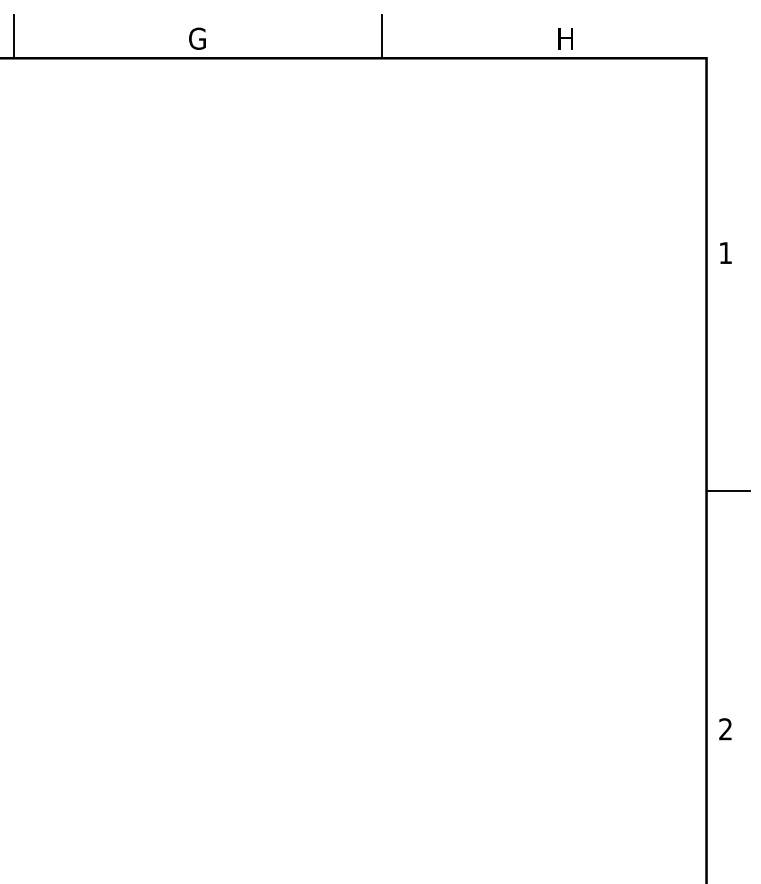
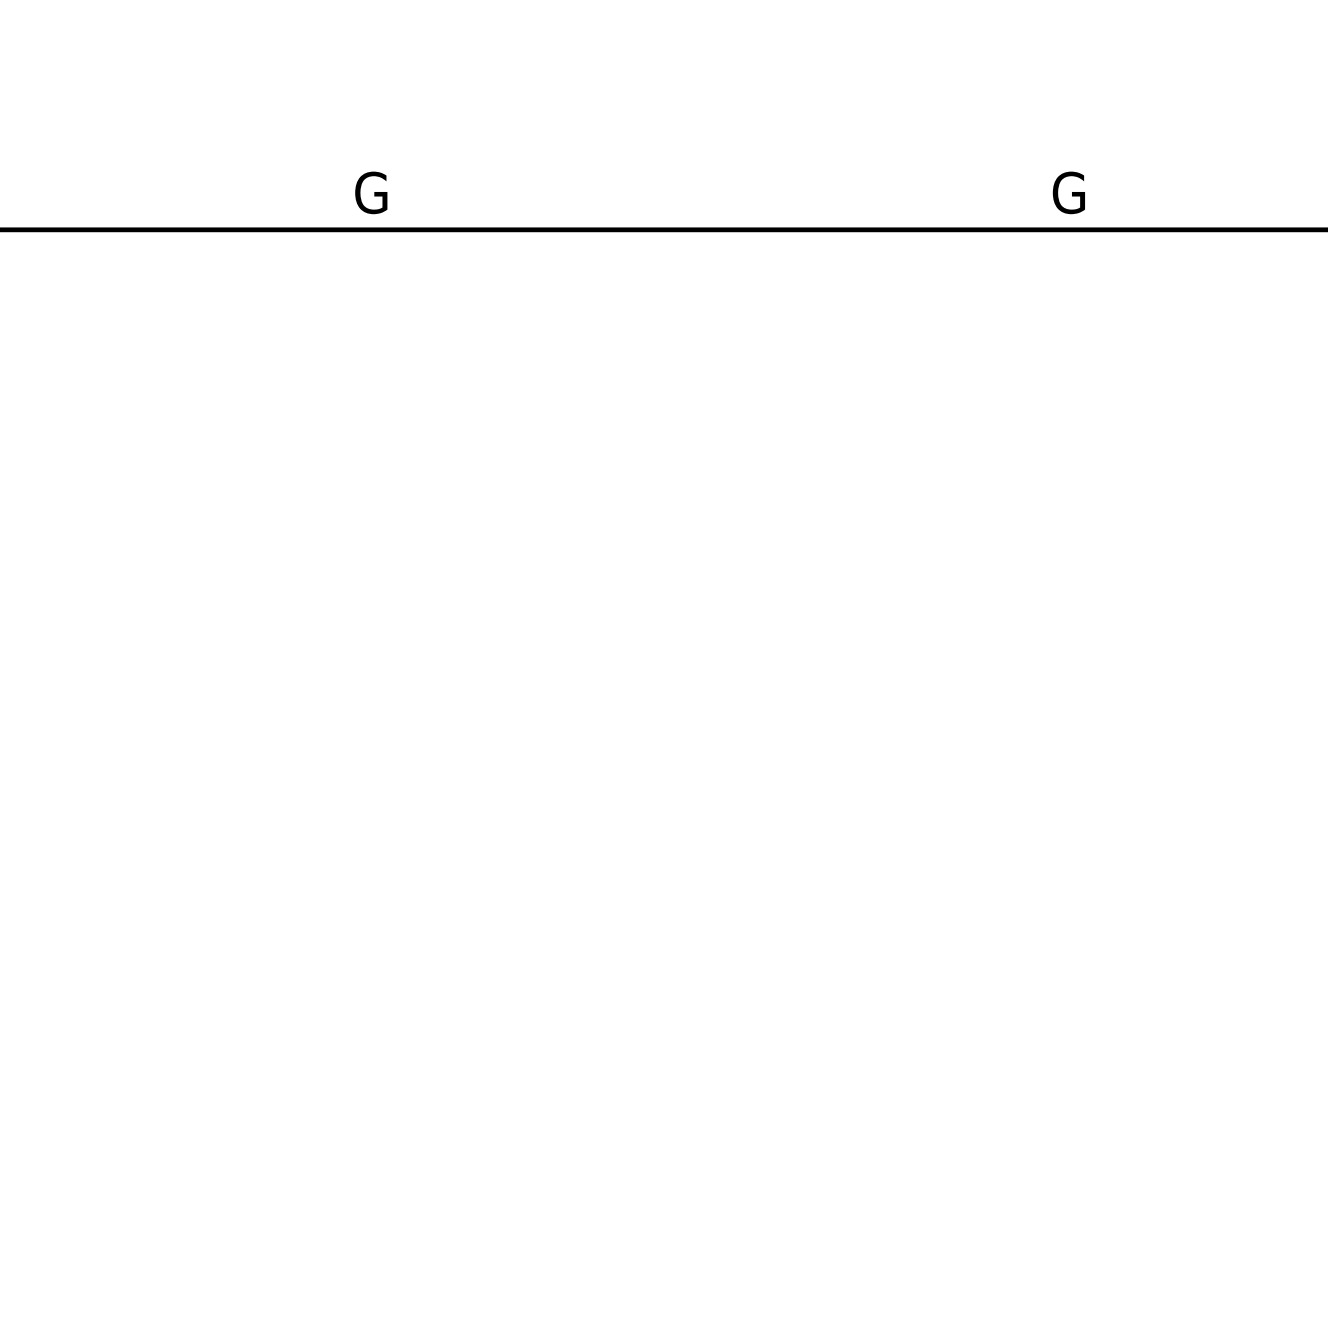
line: (13, 36) -> (22, 188), removed
line: (381, 36) -> (720, 188), removed
text: (565, 38) -> (1068, 192), H -> G

